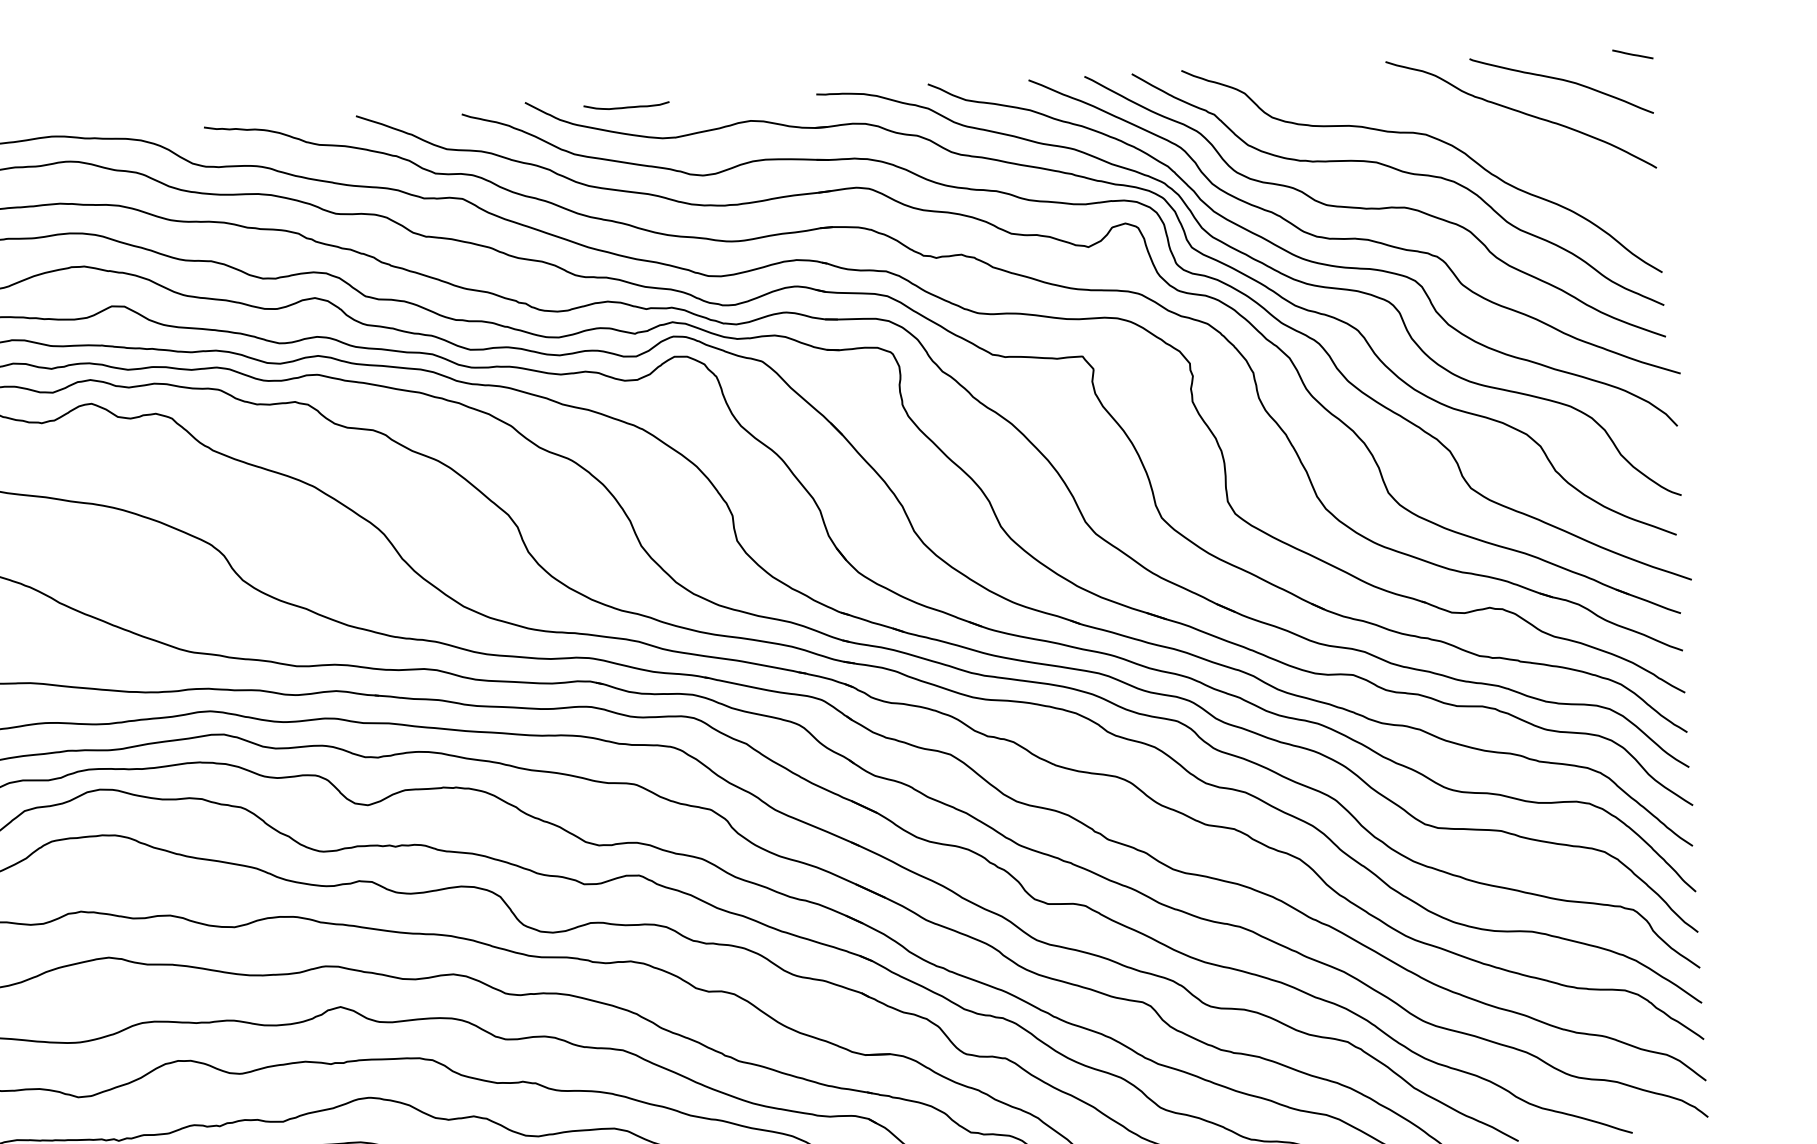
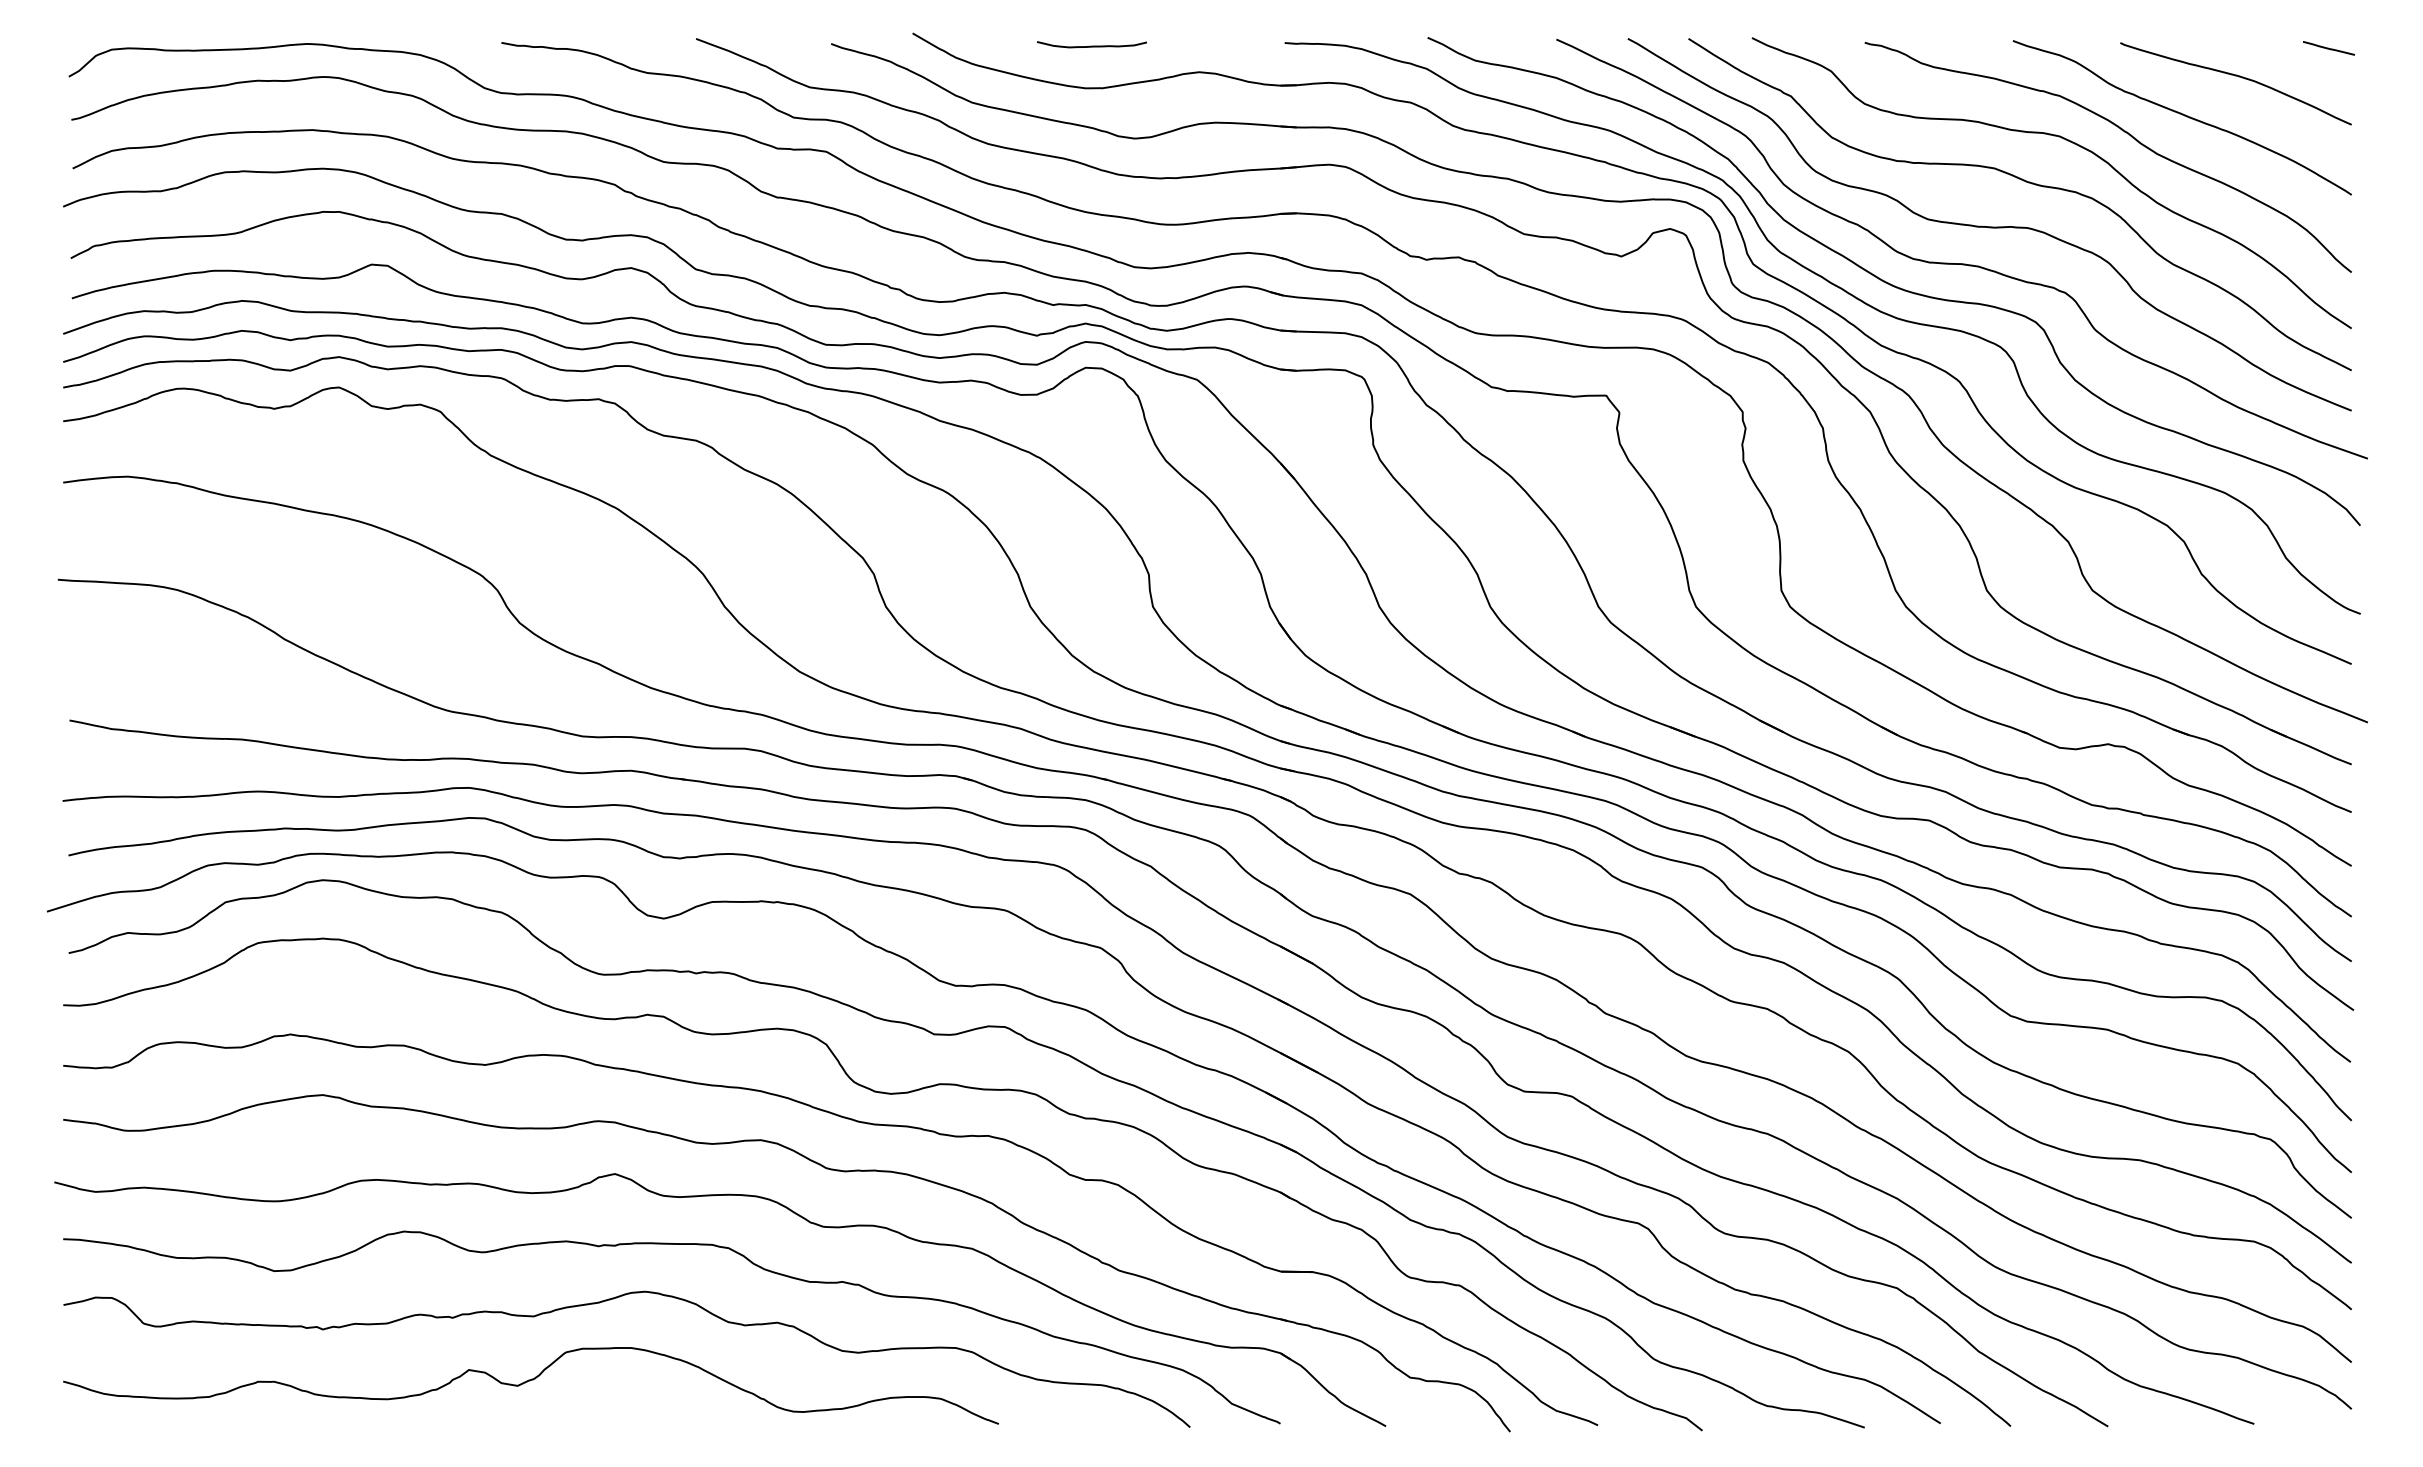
curve: (626, 106) -> (1091, 45), moved
curve: (1476, 128) -> (2124, 132), added

